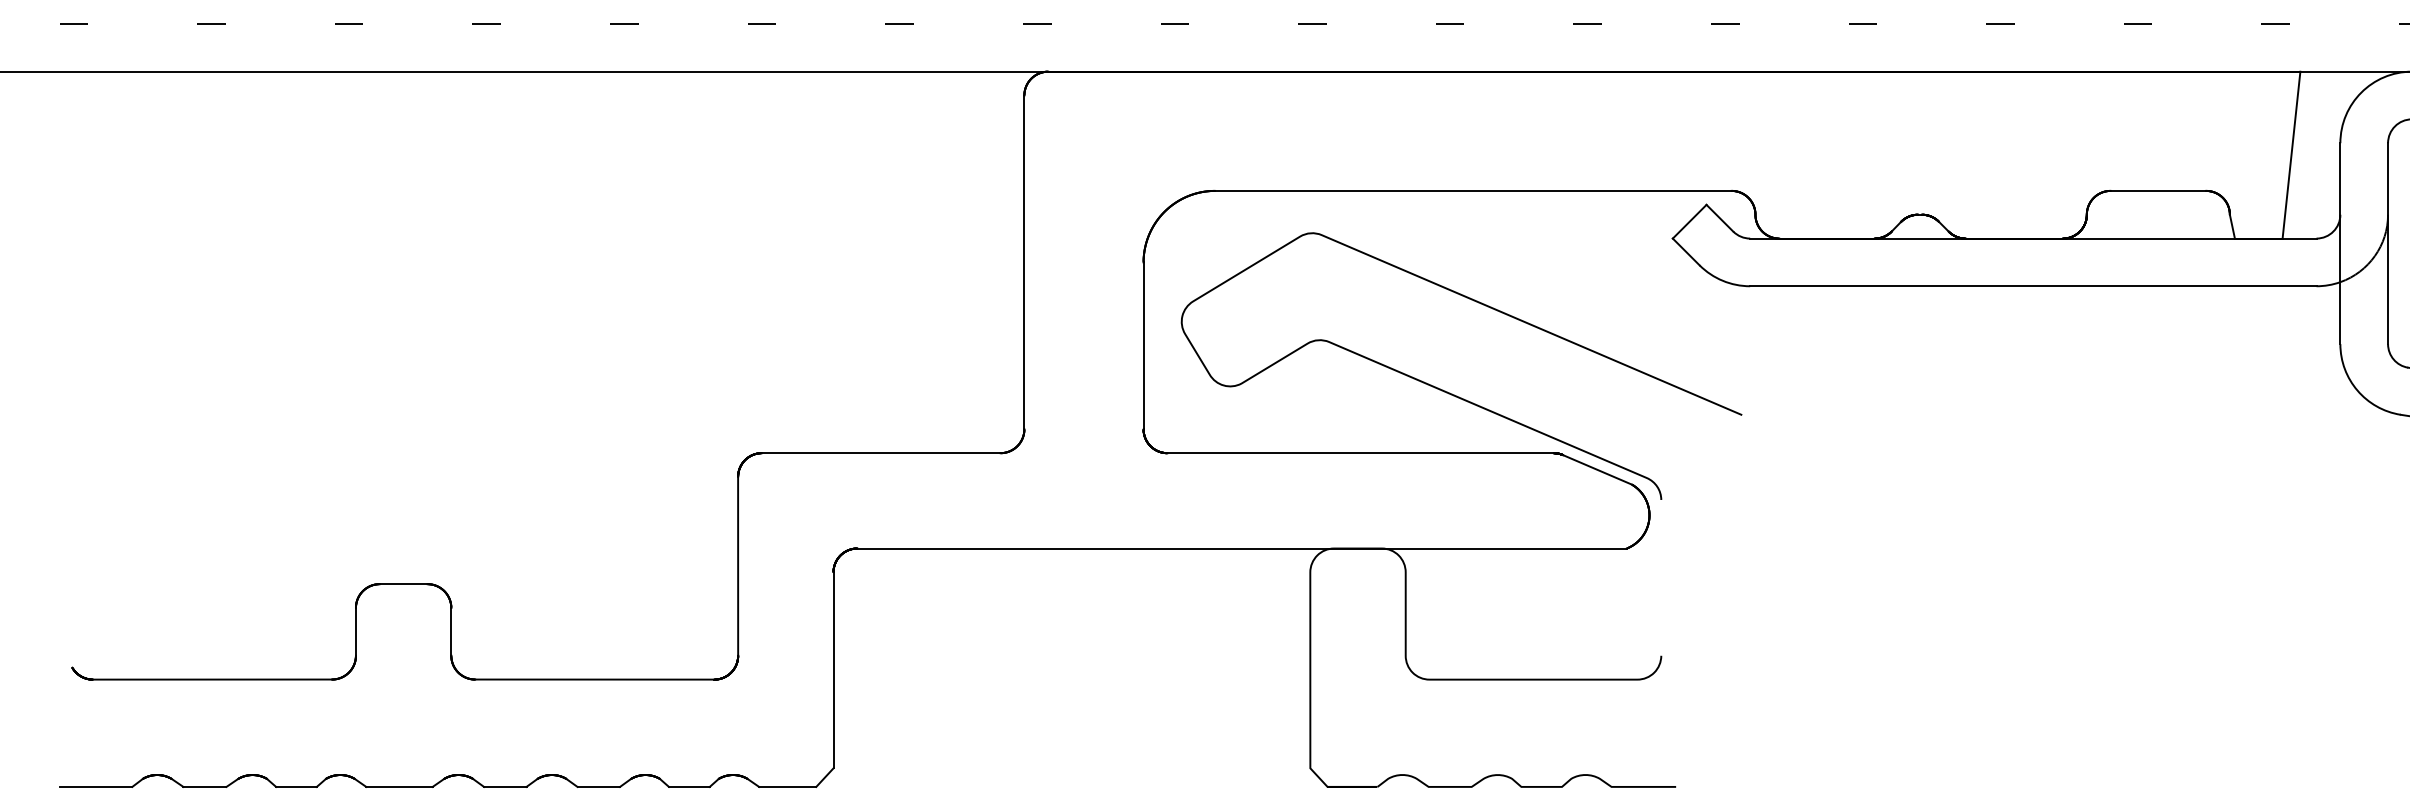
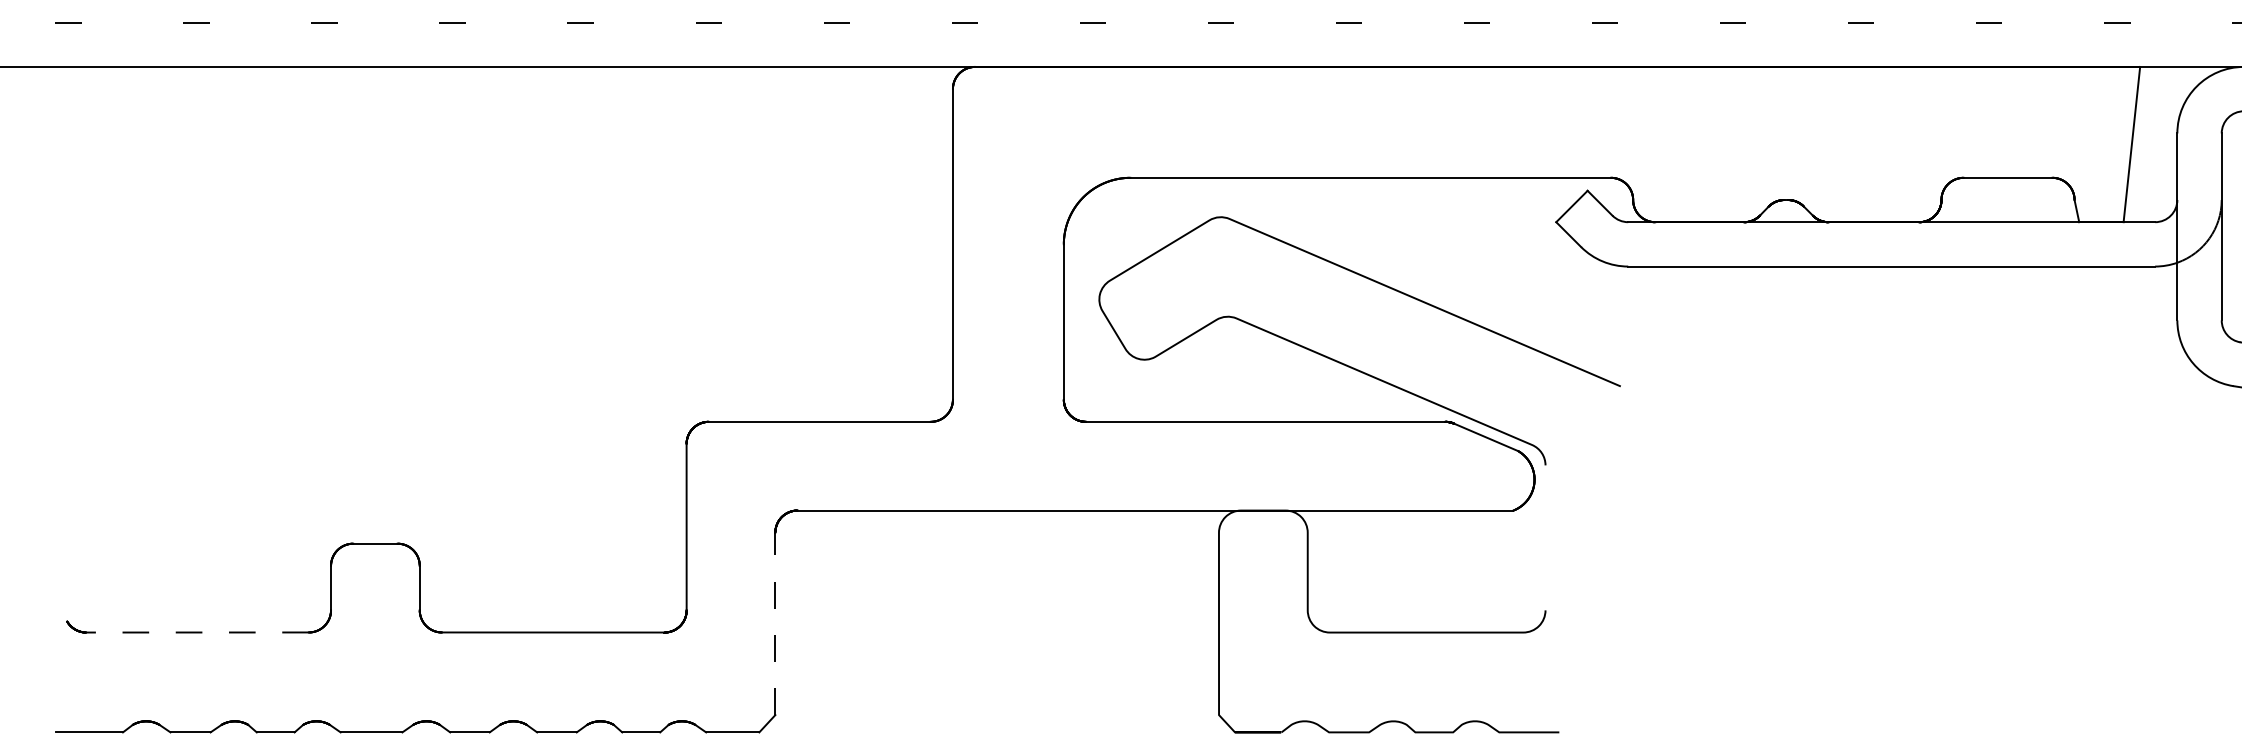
line: (833, 669) -> (775, 623), solid -> dashed
line: (212, 679) -> (197, 632), solid -> dashed

